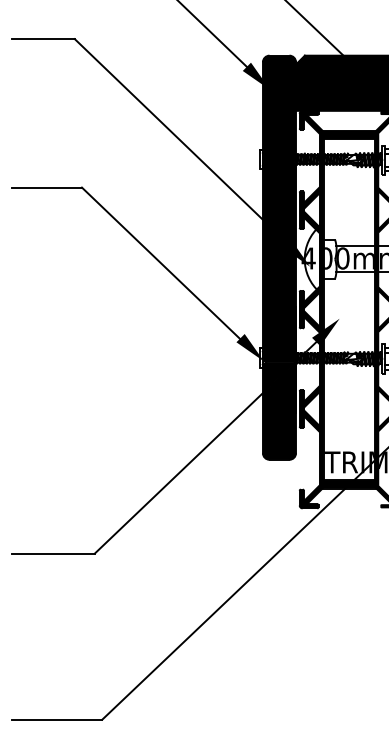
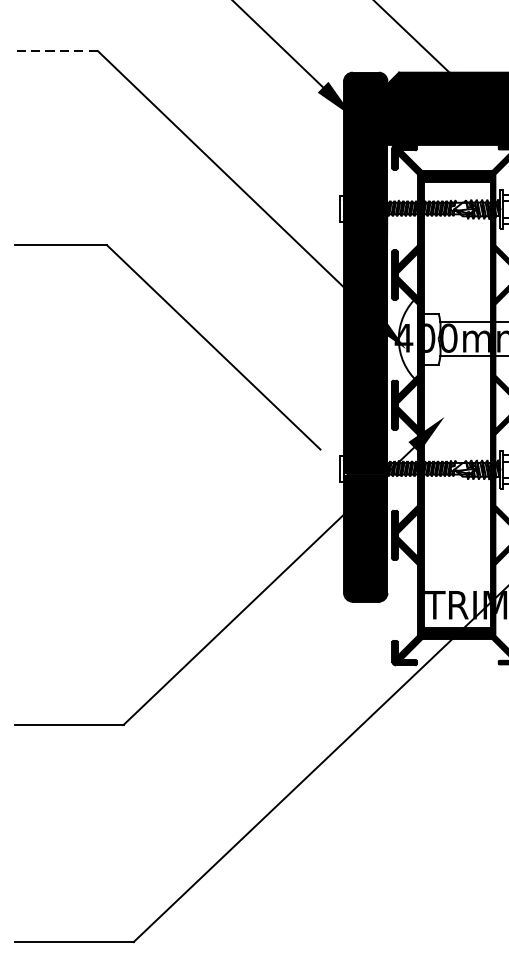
line: (43, 39) -> (56, 51), solid -> dashed
fill: (250, 347) -> (327, 454), removed

